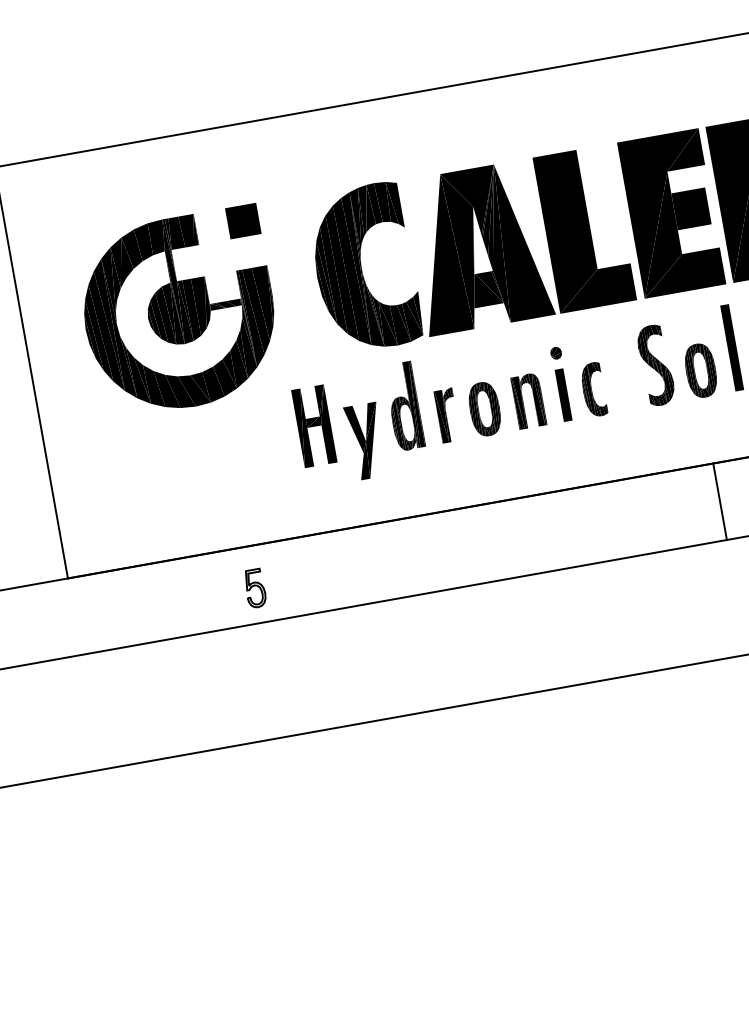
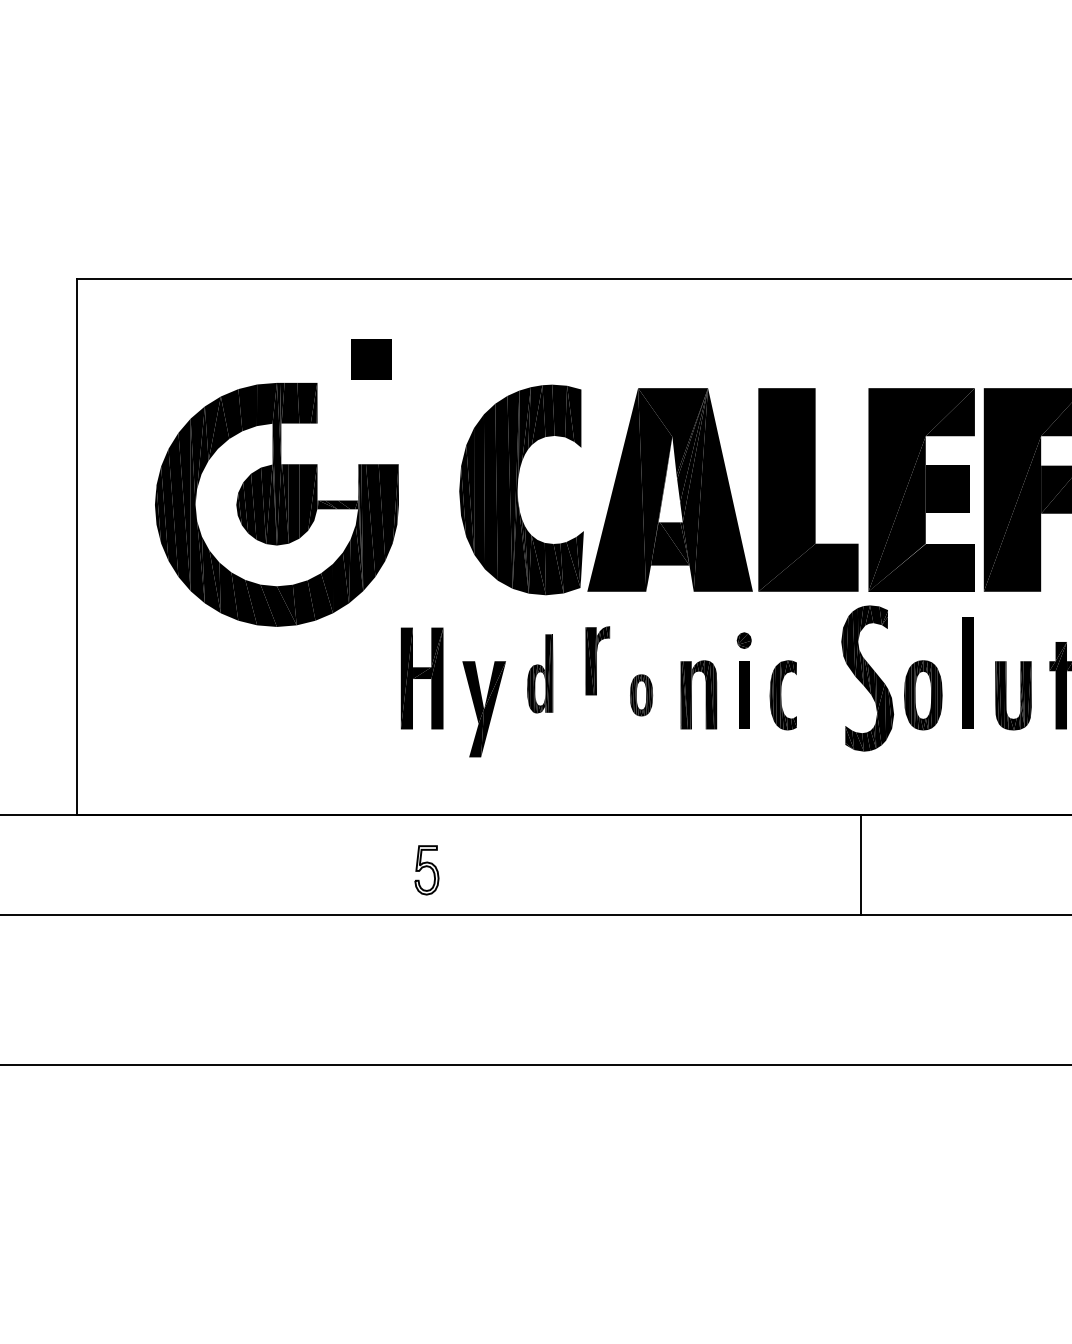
part: (243, 221) -> (371, 359), moved
part: (655, 365) -> (867, 678), size x1.4
part: (403, 406) -> (539, 673), size x0.7
part: (484, 409) -> (641, 695), size x0.6
part: (447, 415) -> (597, 660), moved
line: (719, 502) -> (860, 865), moved
part: (254, 588) -> (426, 870), moved

